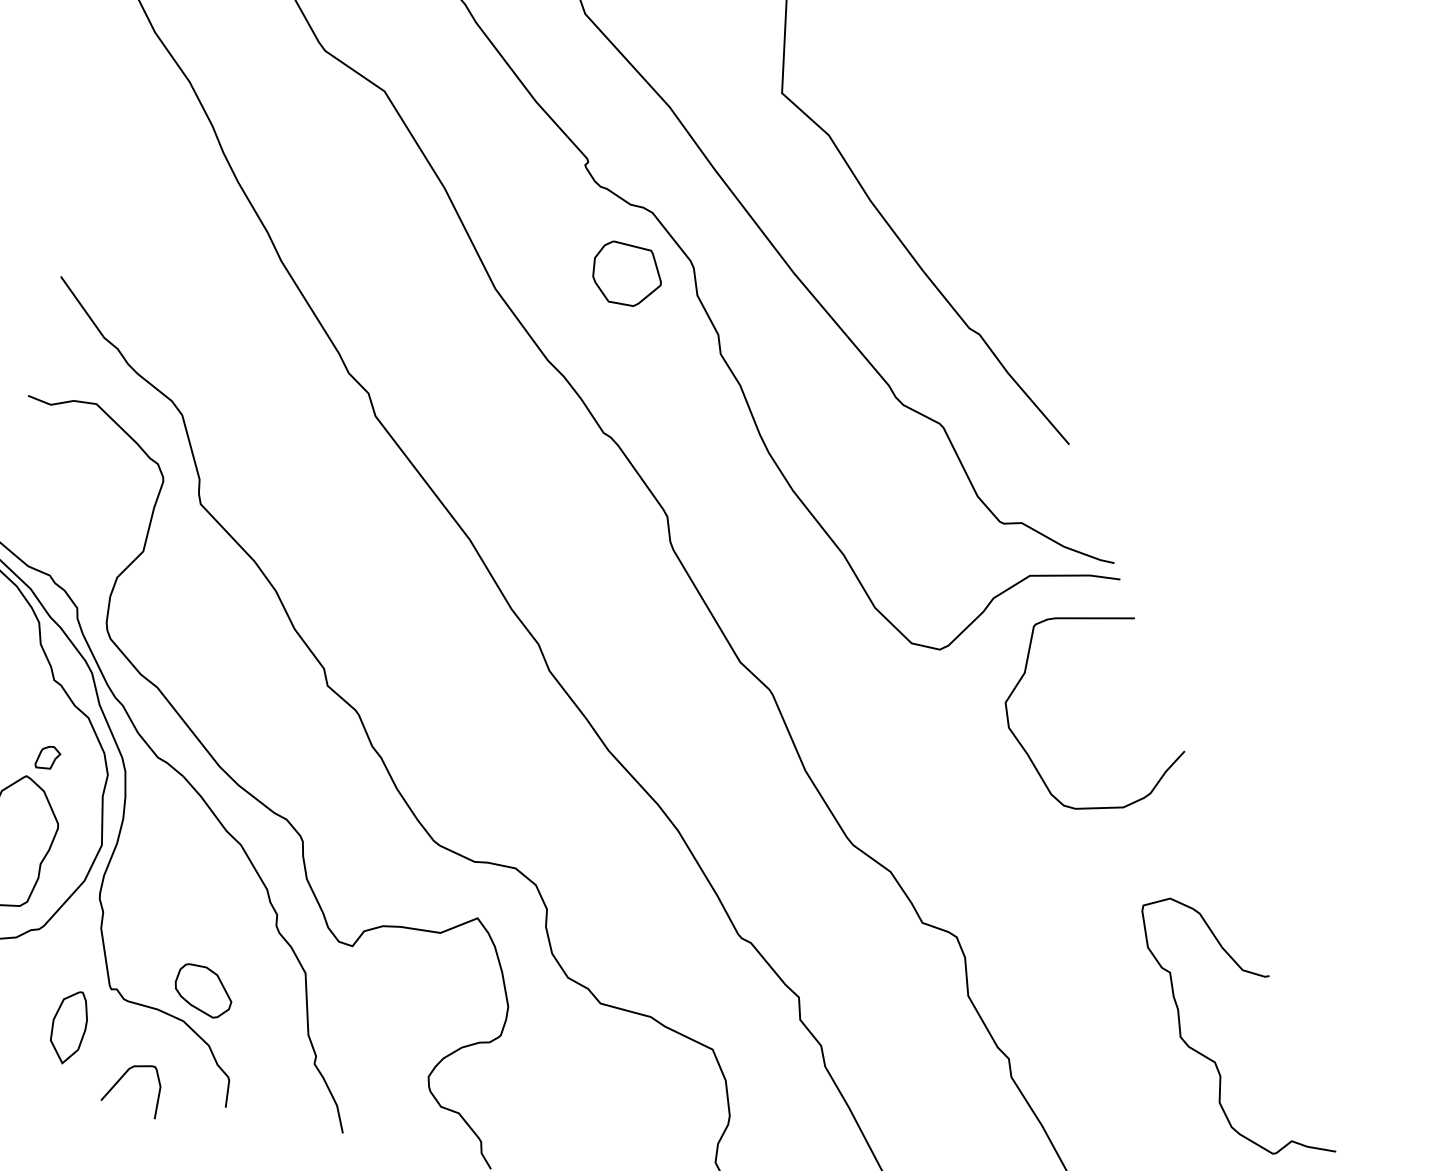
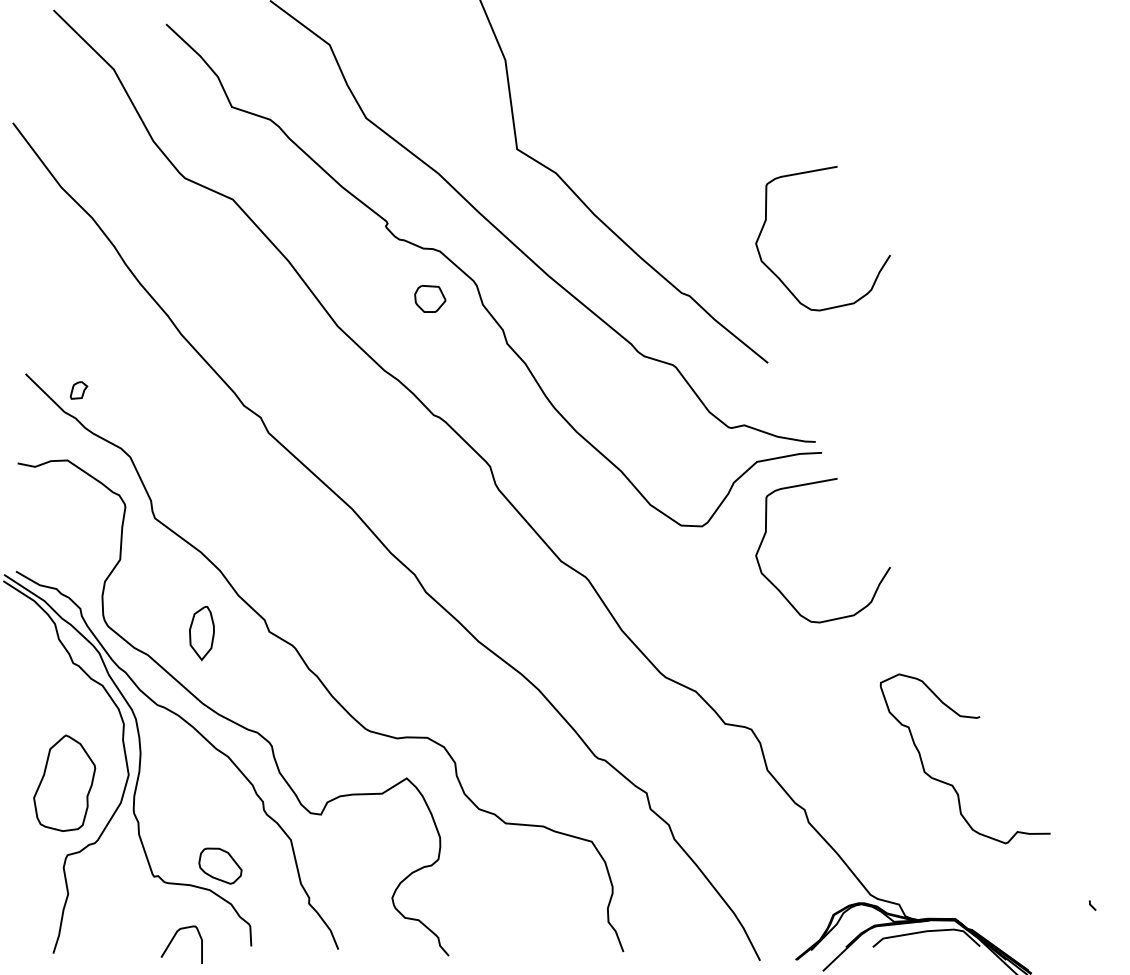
part: (627, 274) -> (430, 298), size x0.6
curve: (1108, 334) -> (781, 279), added
part: (47, 757) -> (78, 390), moved
part: (68, 1027) -> (201, 633), moved

